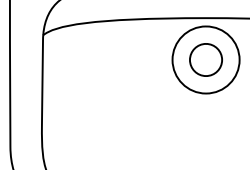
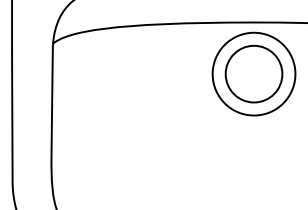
part: (205, 59) -> (253, 73), size x1.43

